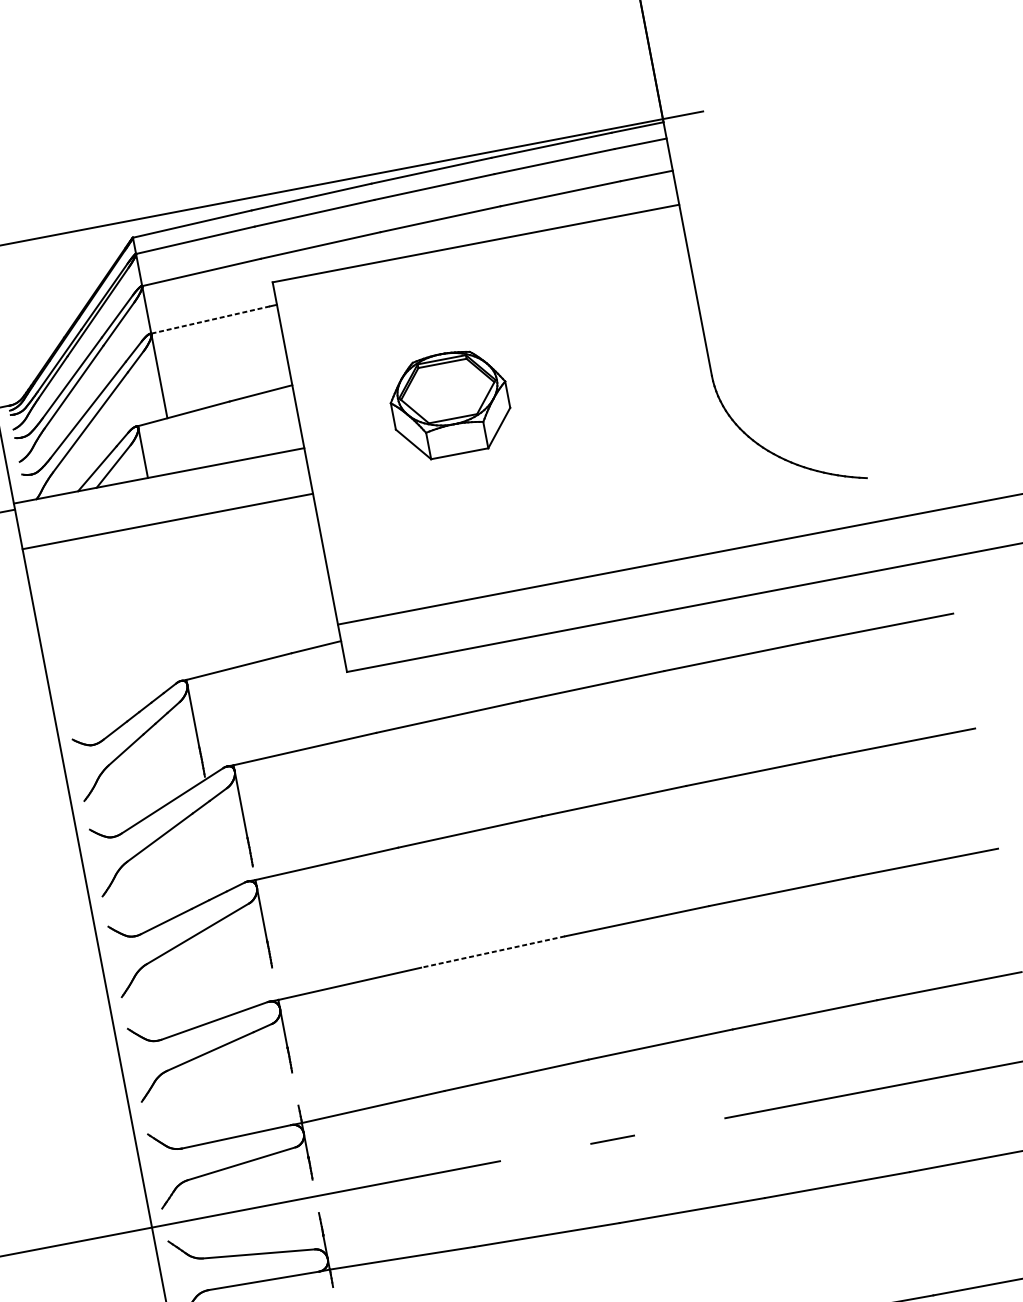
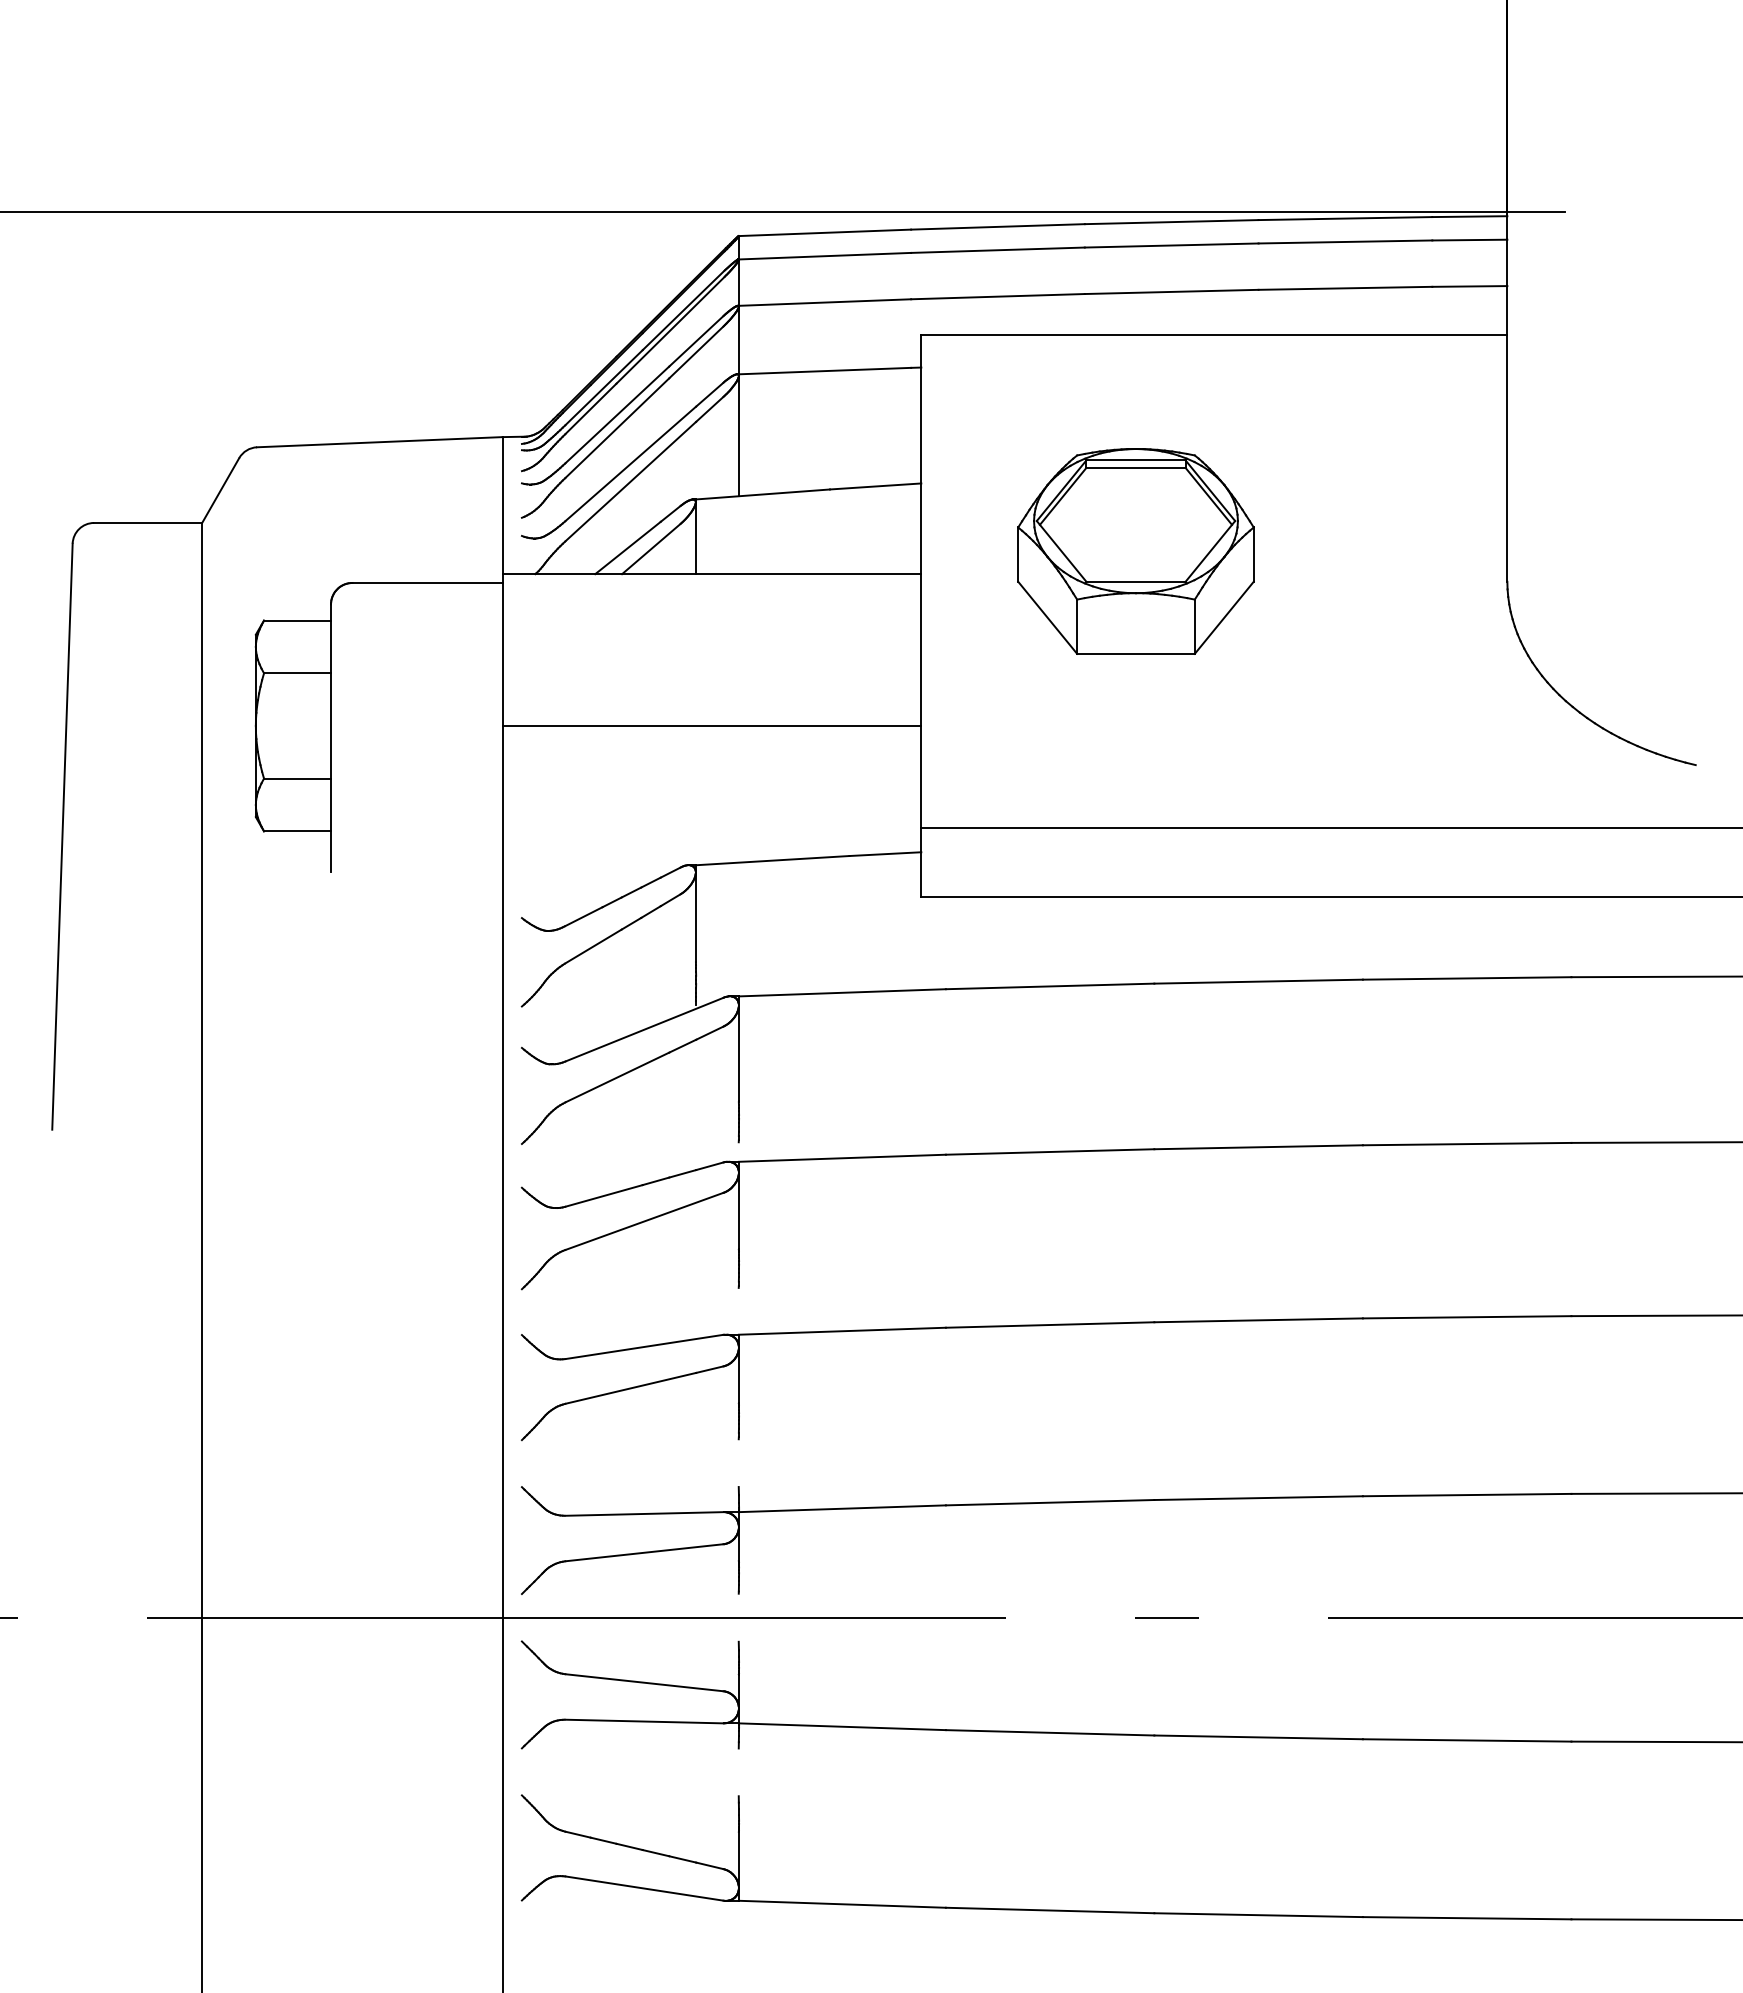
line: (210, 320) -> (824, 371), dashed -> solid
part: (449, 404) -> (1135, 551), size x1.43
line: (167, 521) -> (711, 725), moved
line: (492, 952) -> (1049, 1325), dashed -> solid

